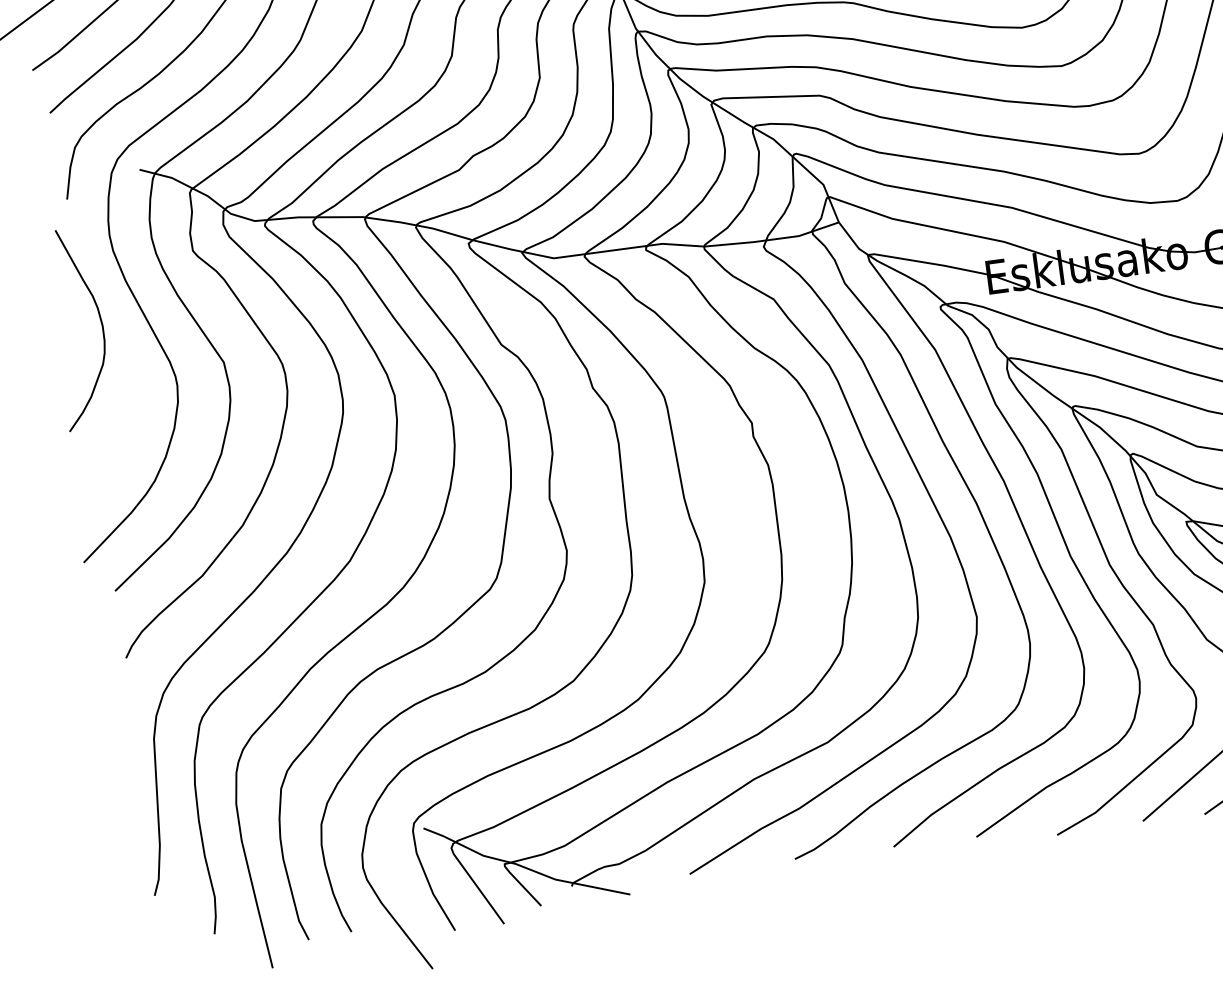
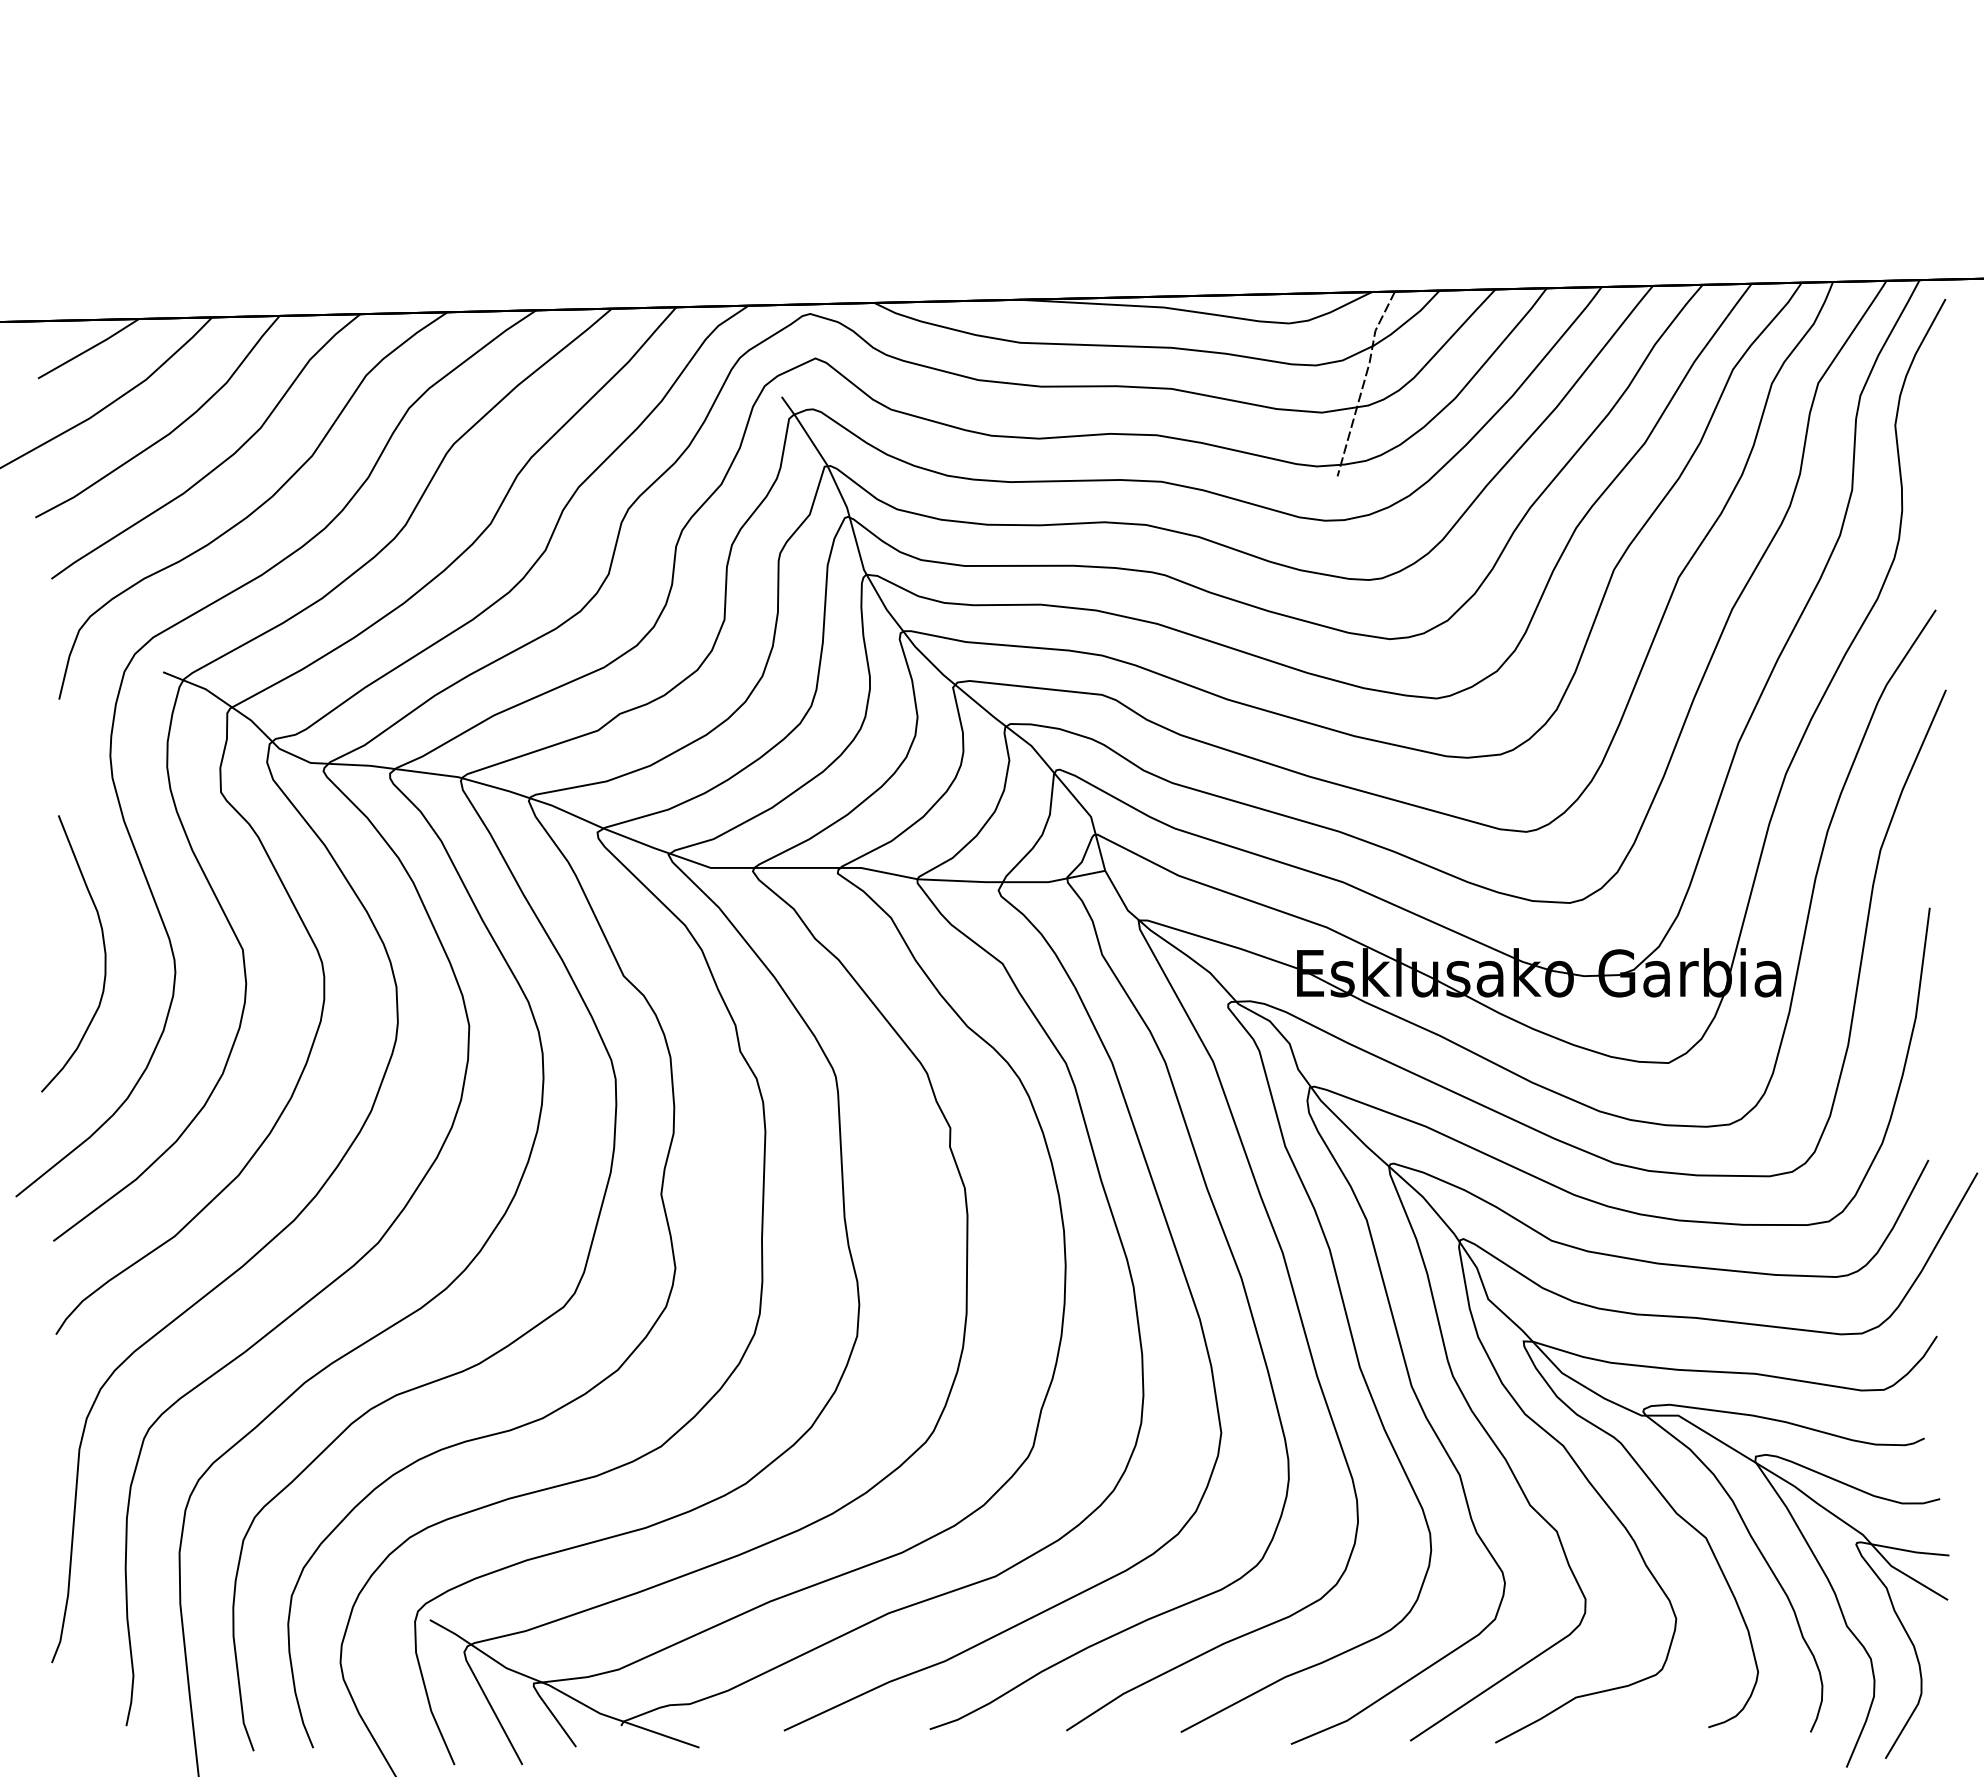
curve: (100, 322) -> (103, 948), moved

